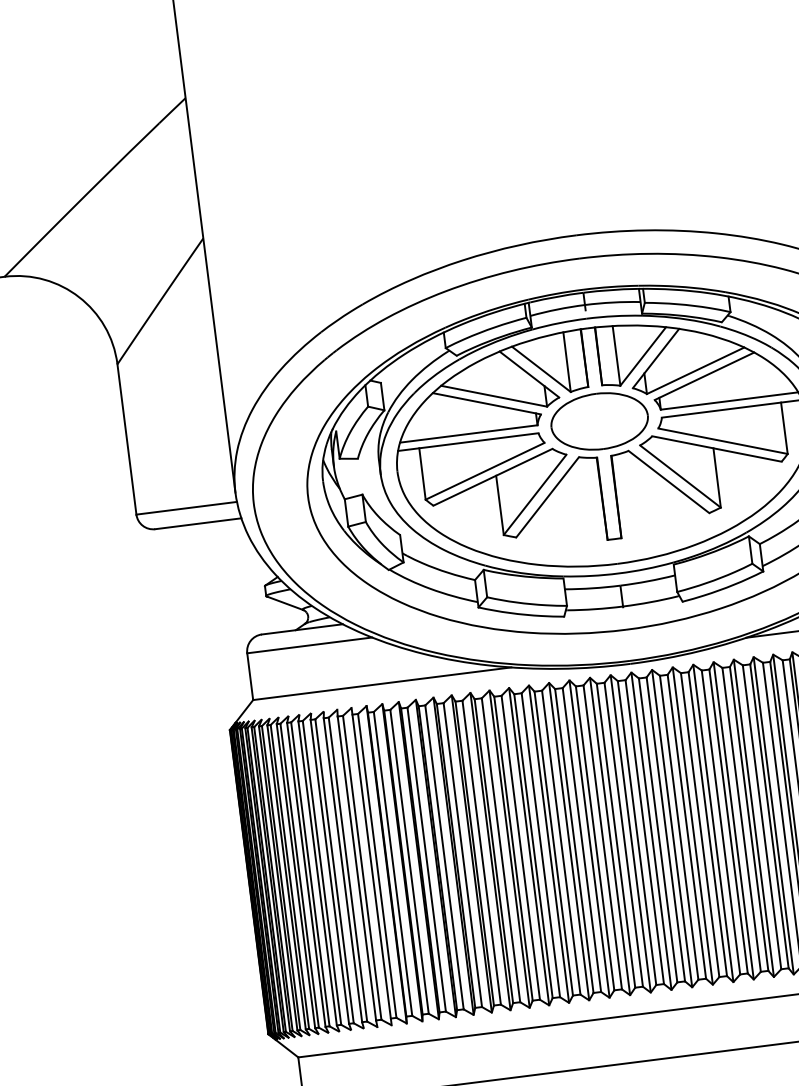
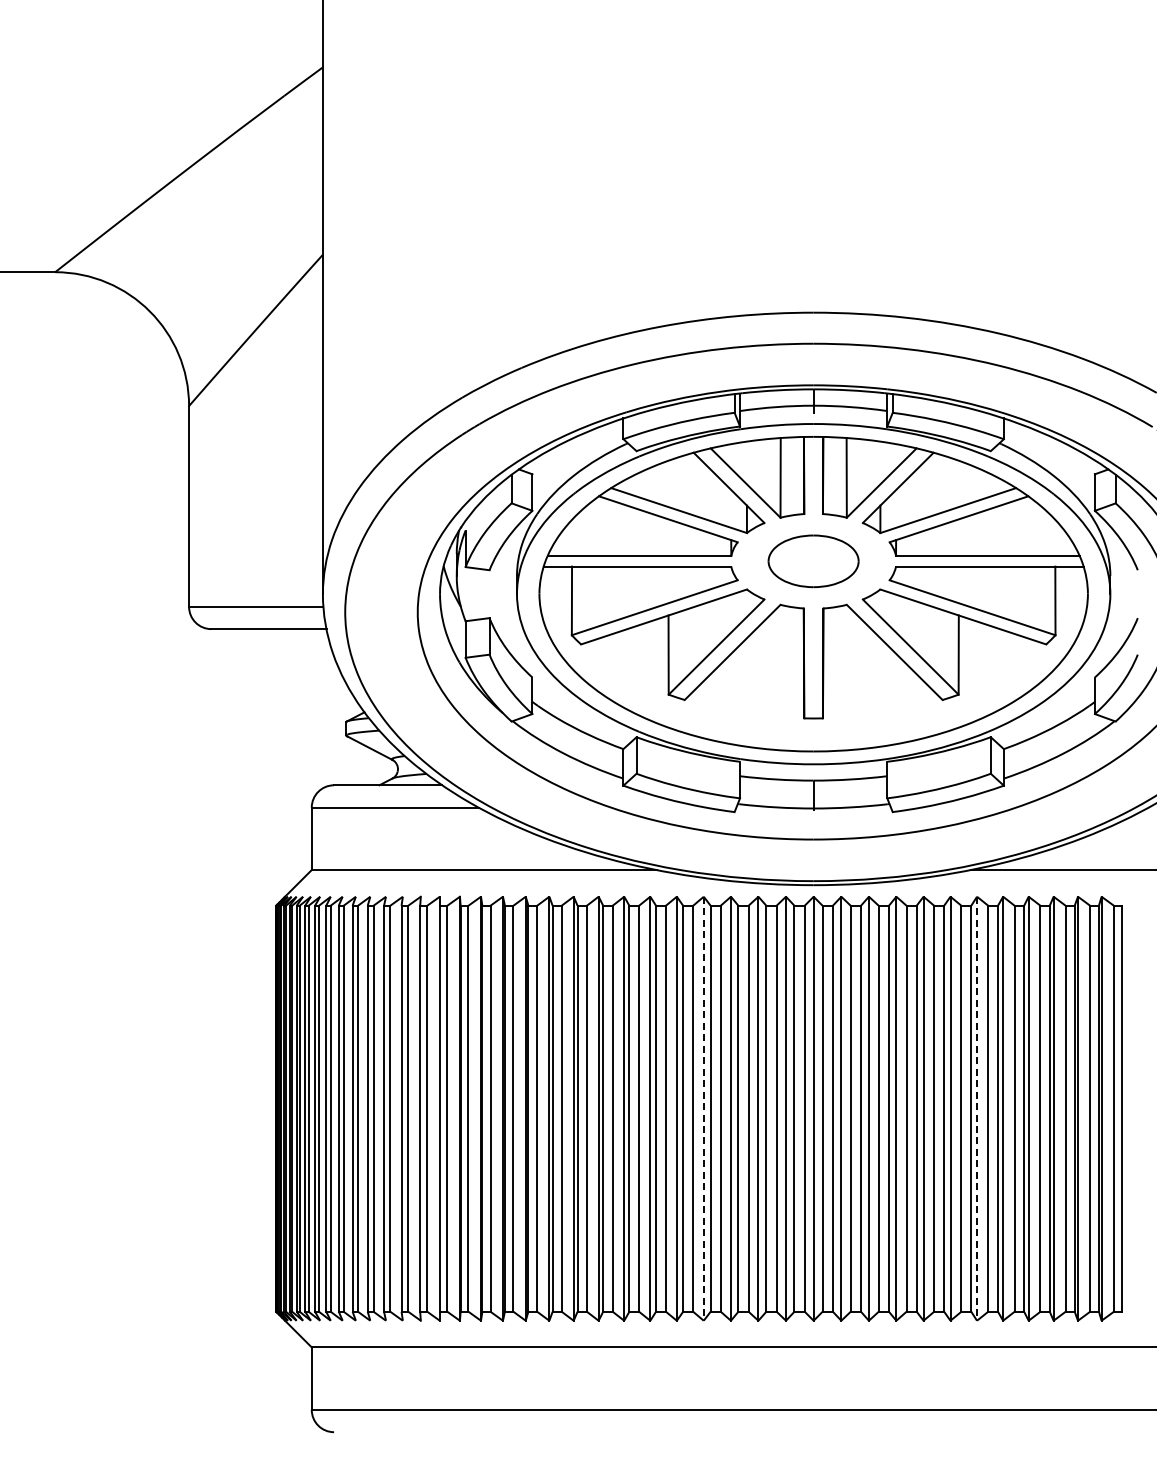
part: (599, 421) -> (813, 561), size x0.7
line: (774, 815) -> (977, 1108), solid -> dashed
line: (568, 841) -> (703, 1108), solid -> dashed

